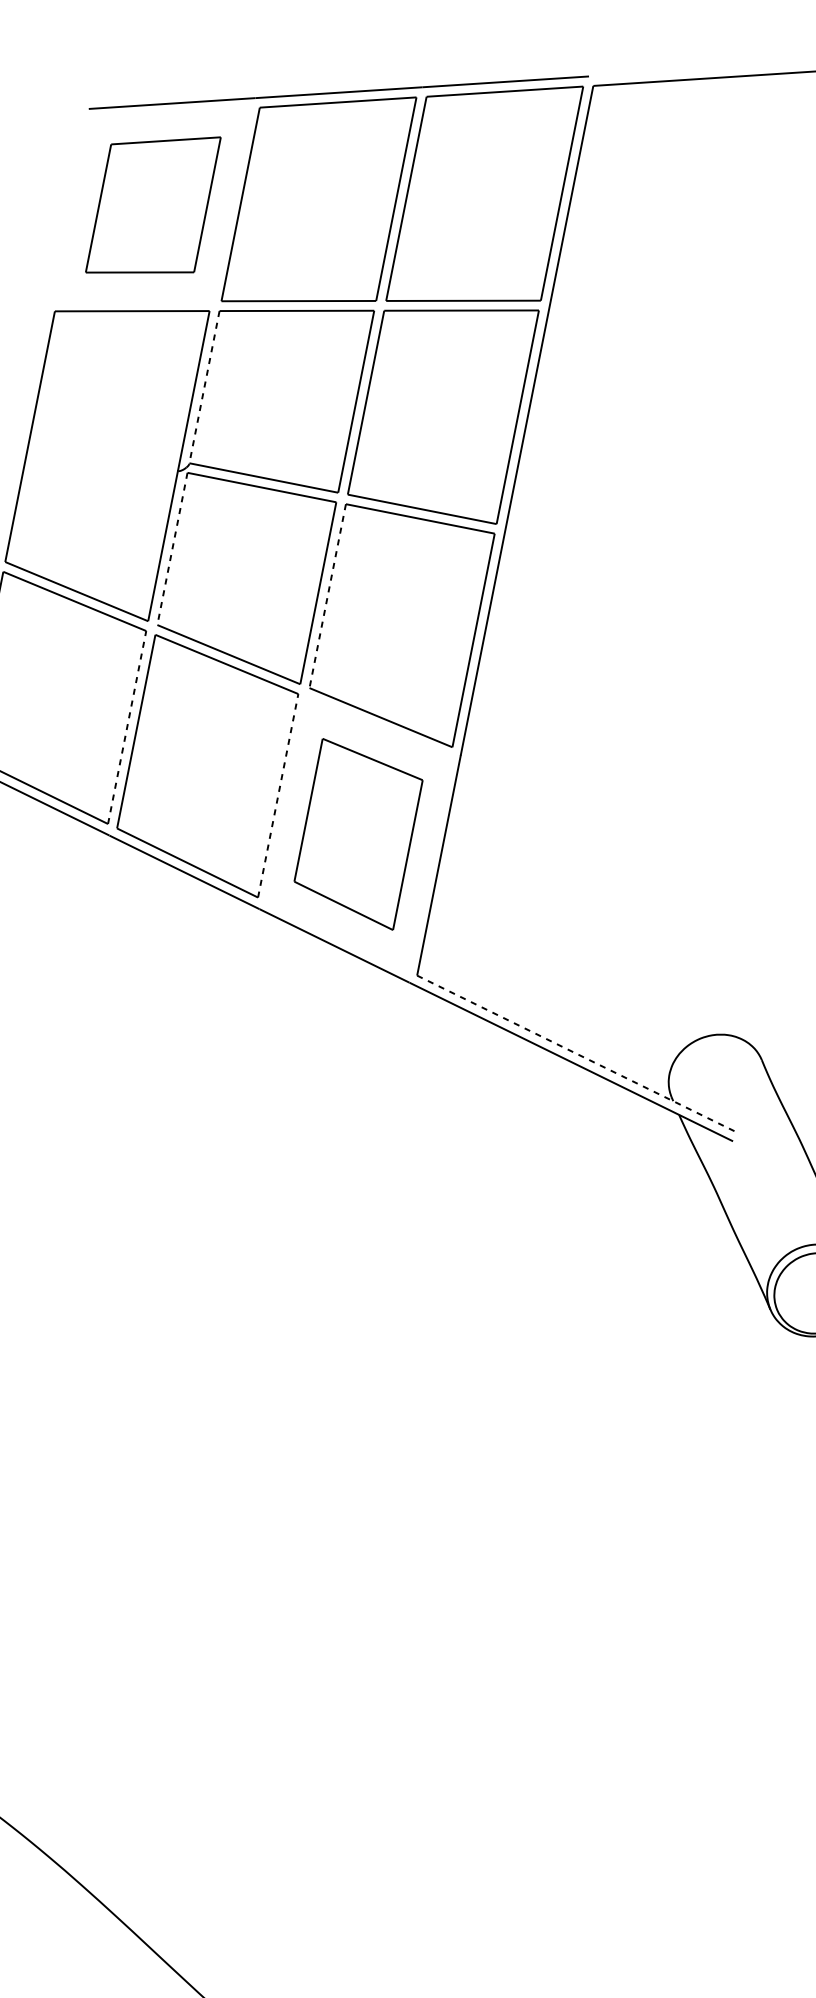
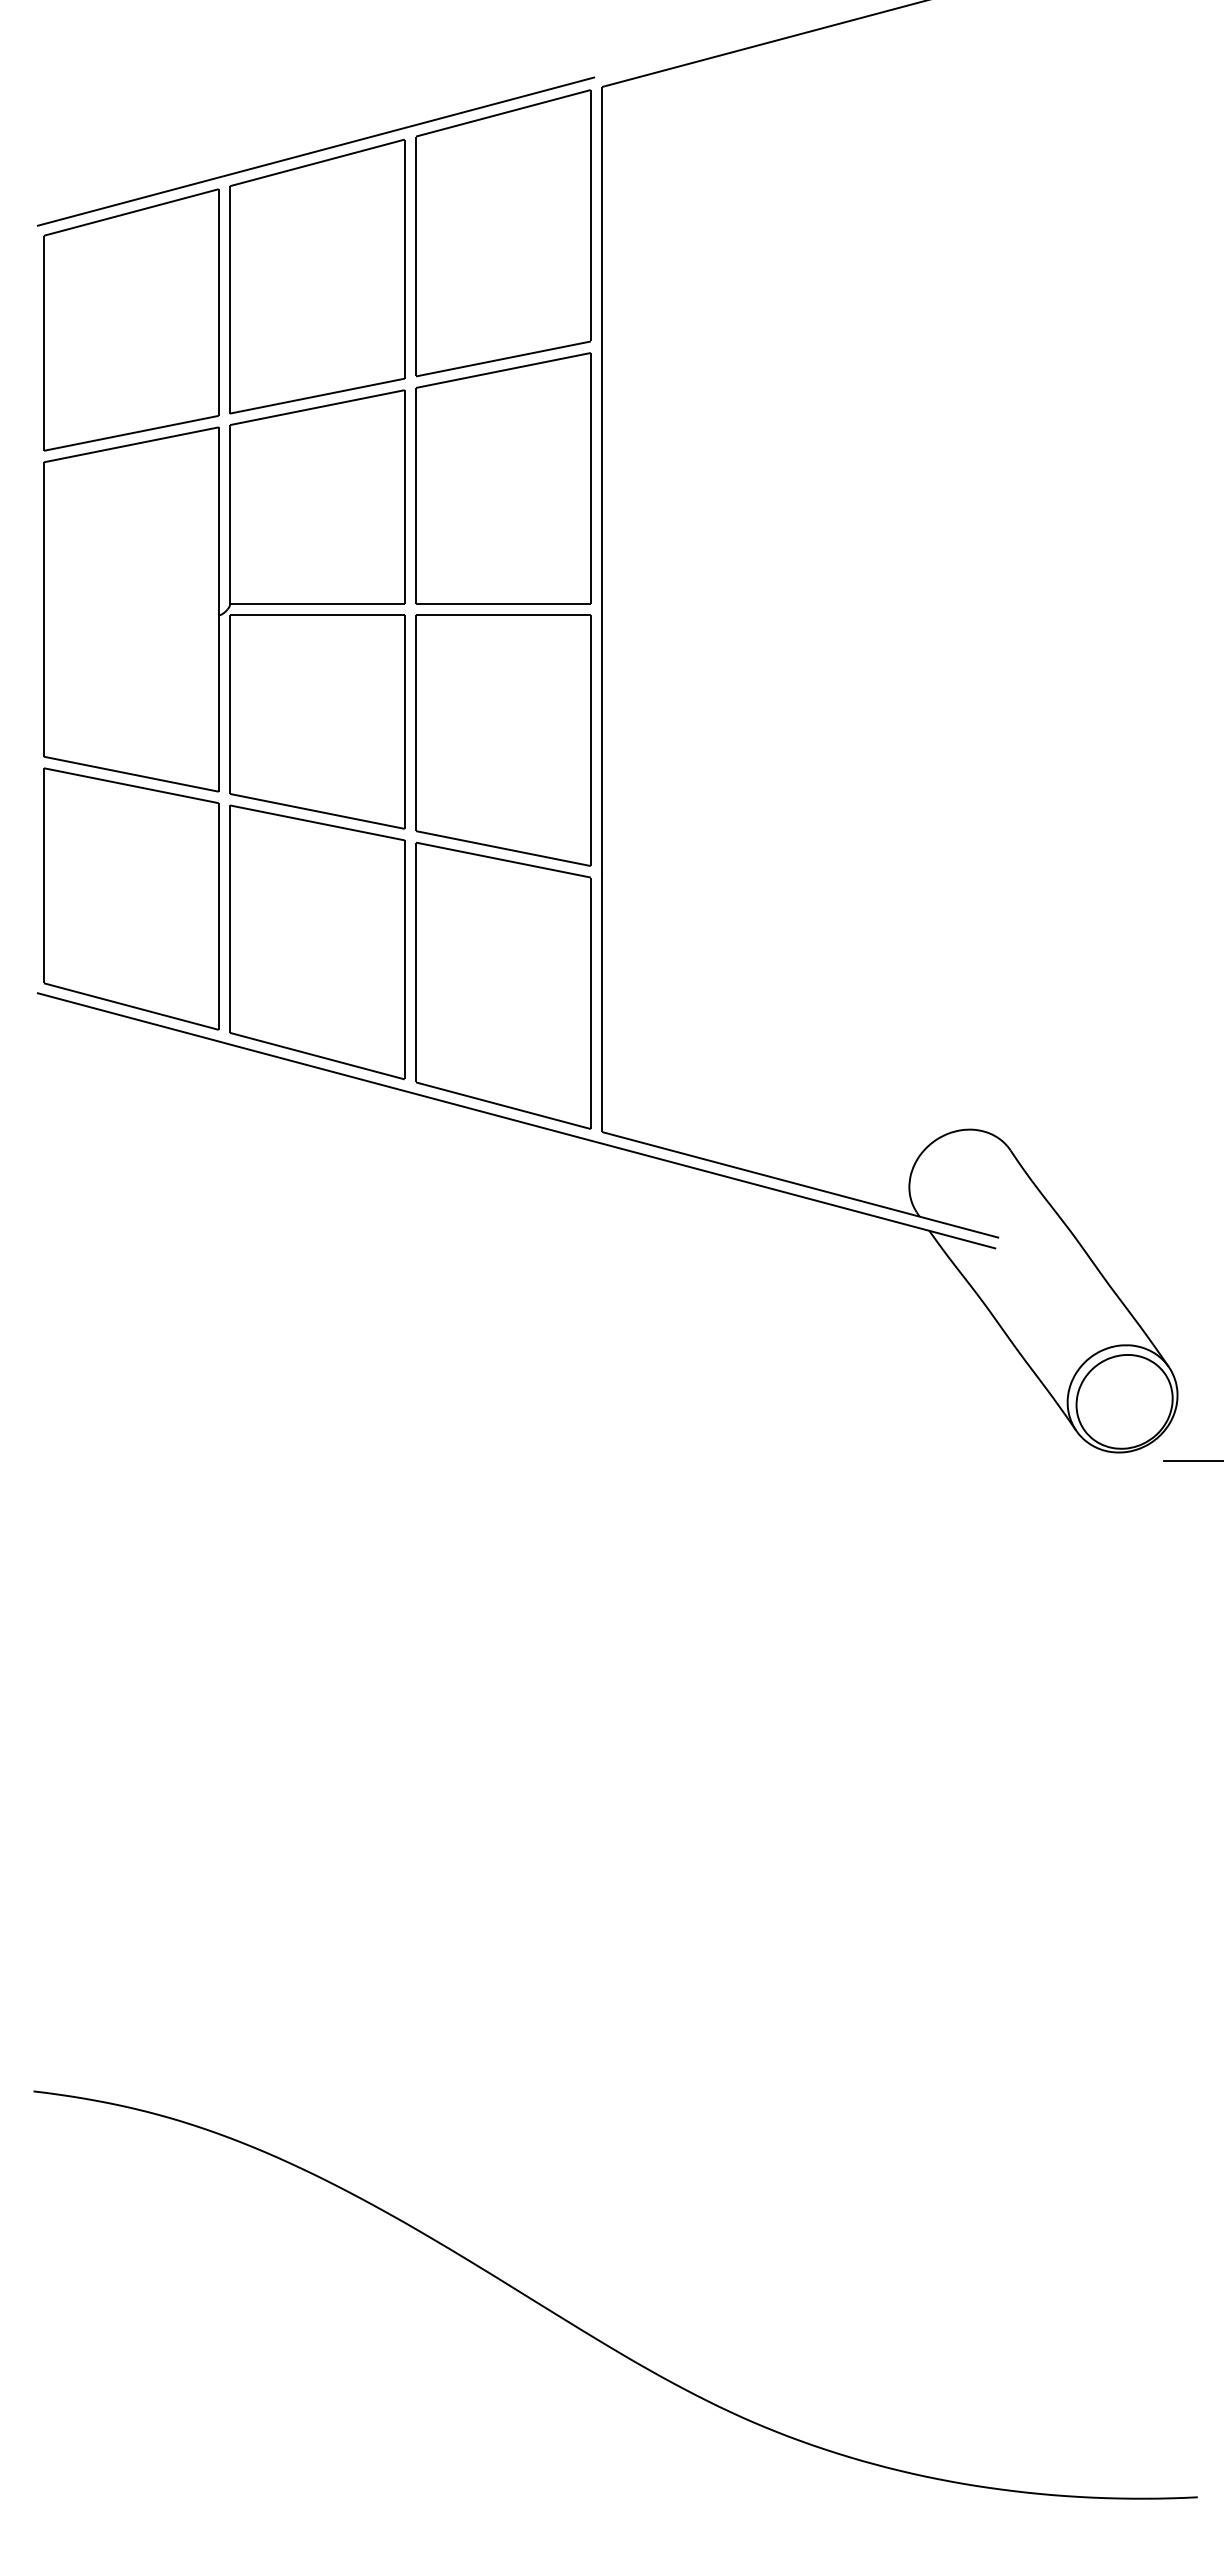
part: (153, 204) -> (131, 319), size x1.43
line: (203, 387) -> (229, 515), dashed -> solid
line: (171, 549) -> (229, 705), dashed -> solid
line: (328, 596) -> (416, 723), dashed -> solid
line: (126, 727) -> (218, 916), dashed -> solid
line: (278, 795) -> (404, 959), dashed -> solid
part: (357, 834) -> (503, 985), size x1.43
line: (577, 1054) -> (801, 1185), dashed -> solid

